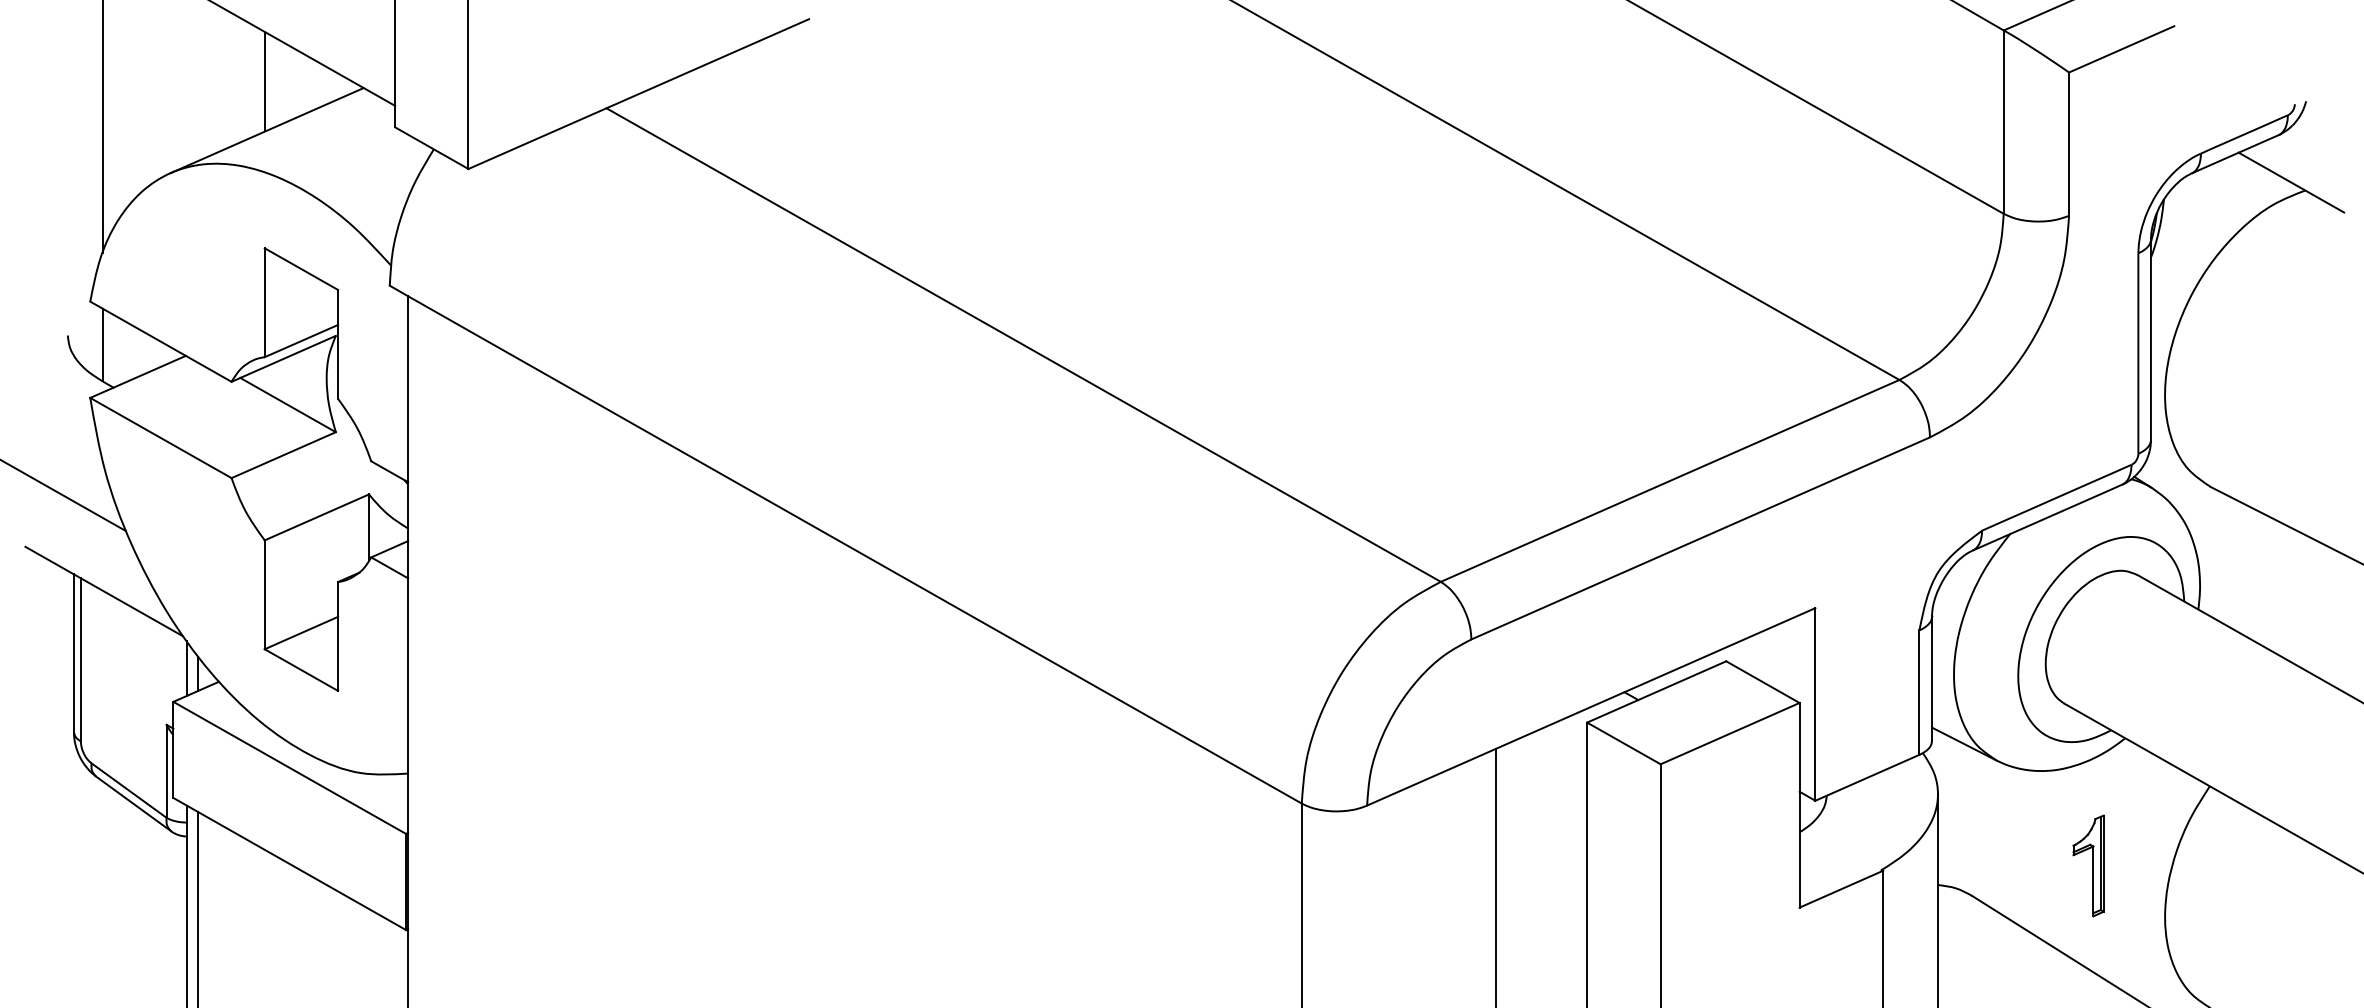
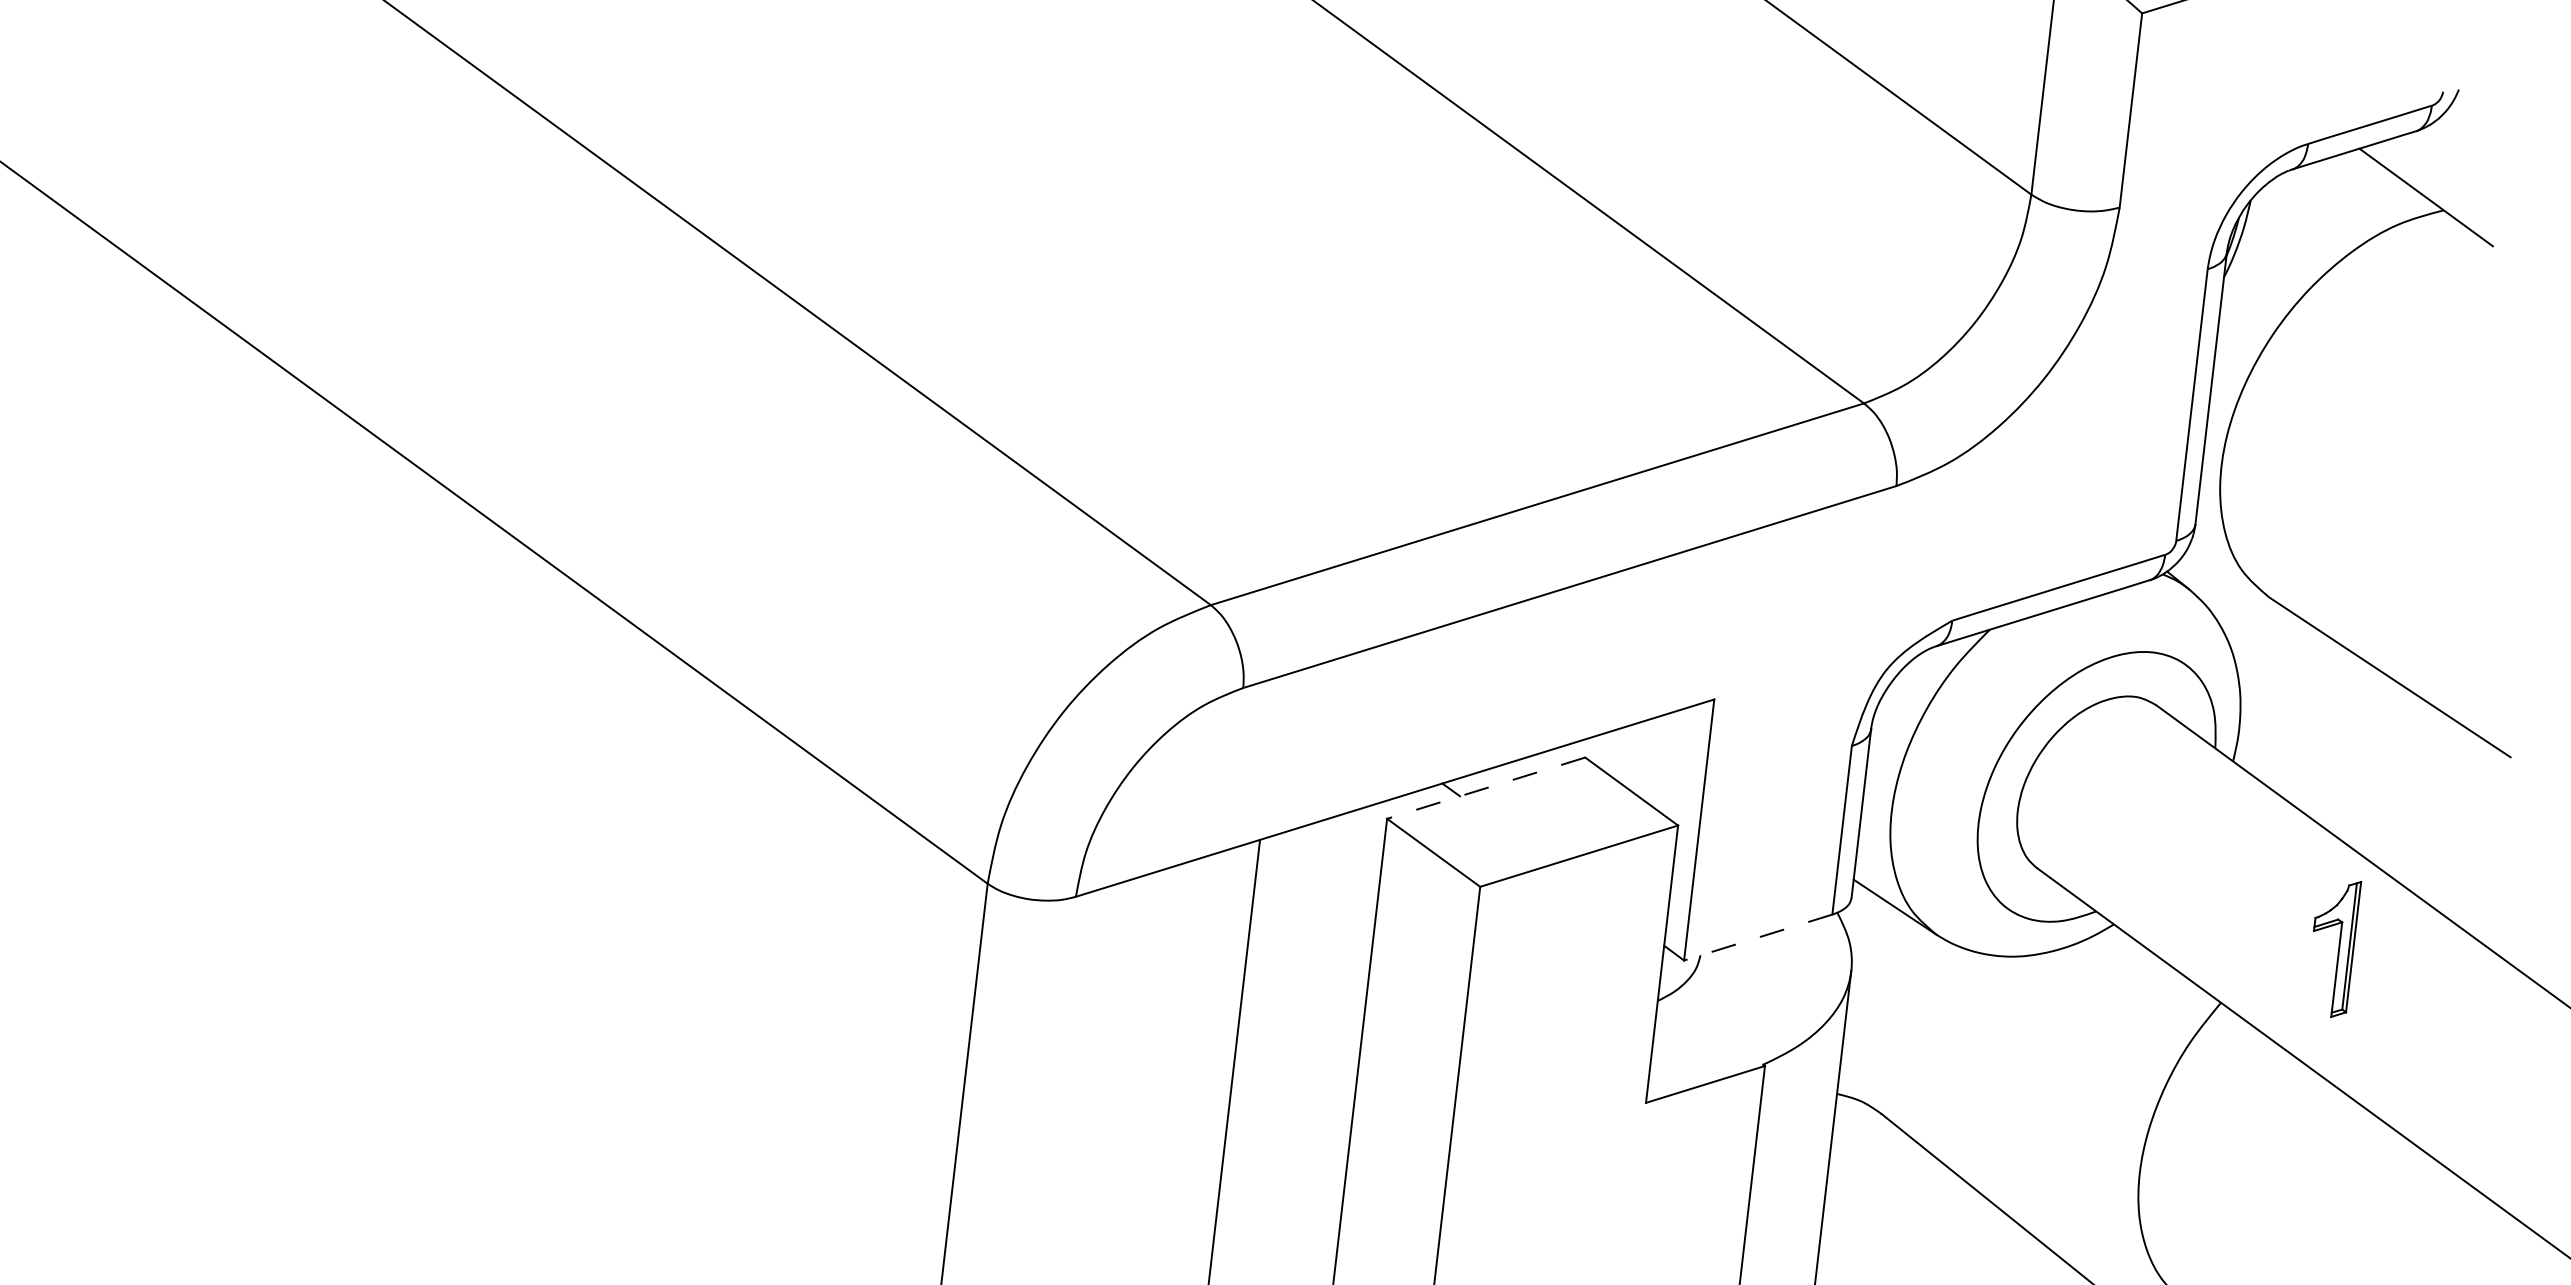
line: (1656, 692) -> (1485, 788), solid -> dashed
line: (1867, 777) -> (1758, 937), solid -> dashed
part: (2088, 865) -> (2332, 947), moved

